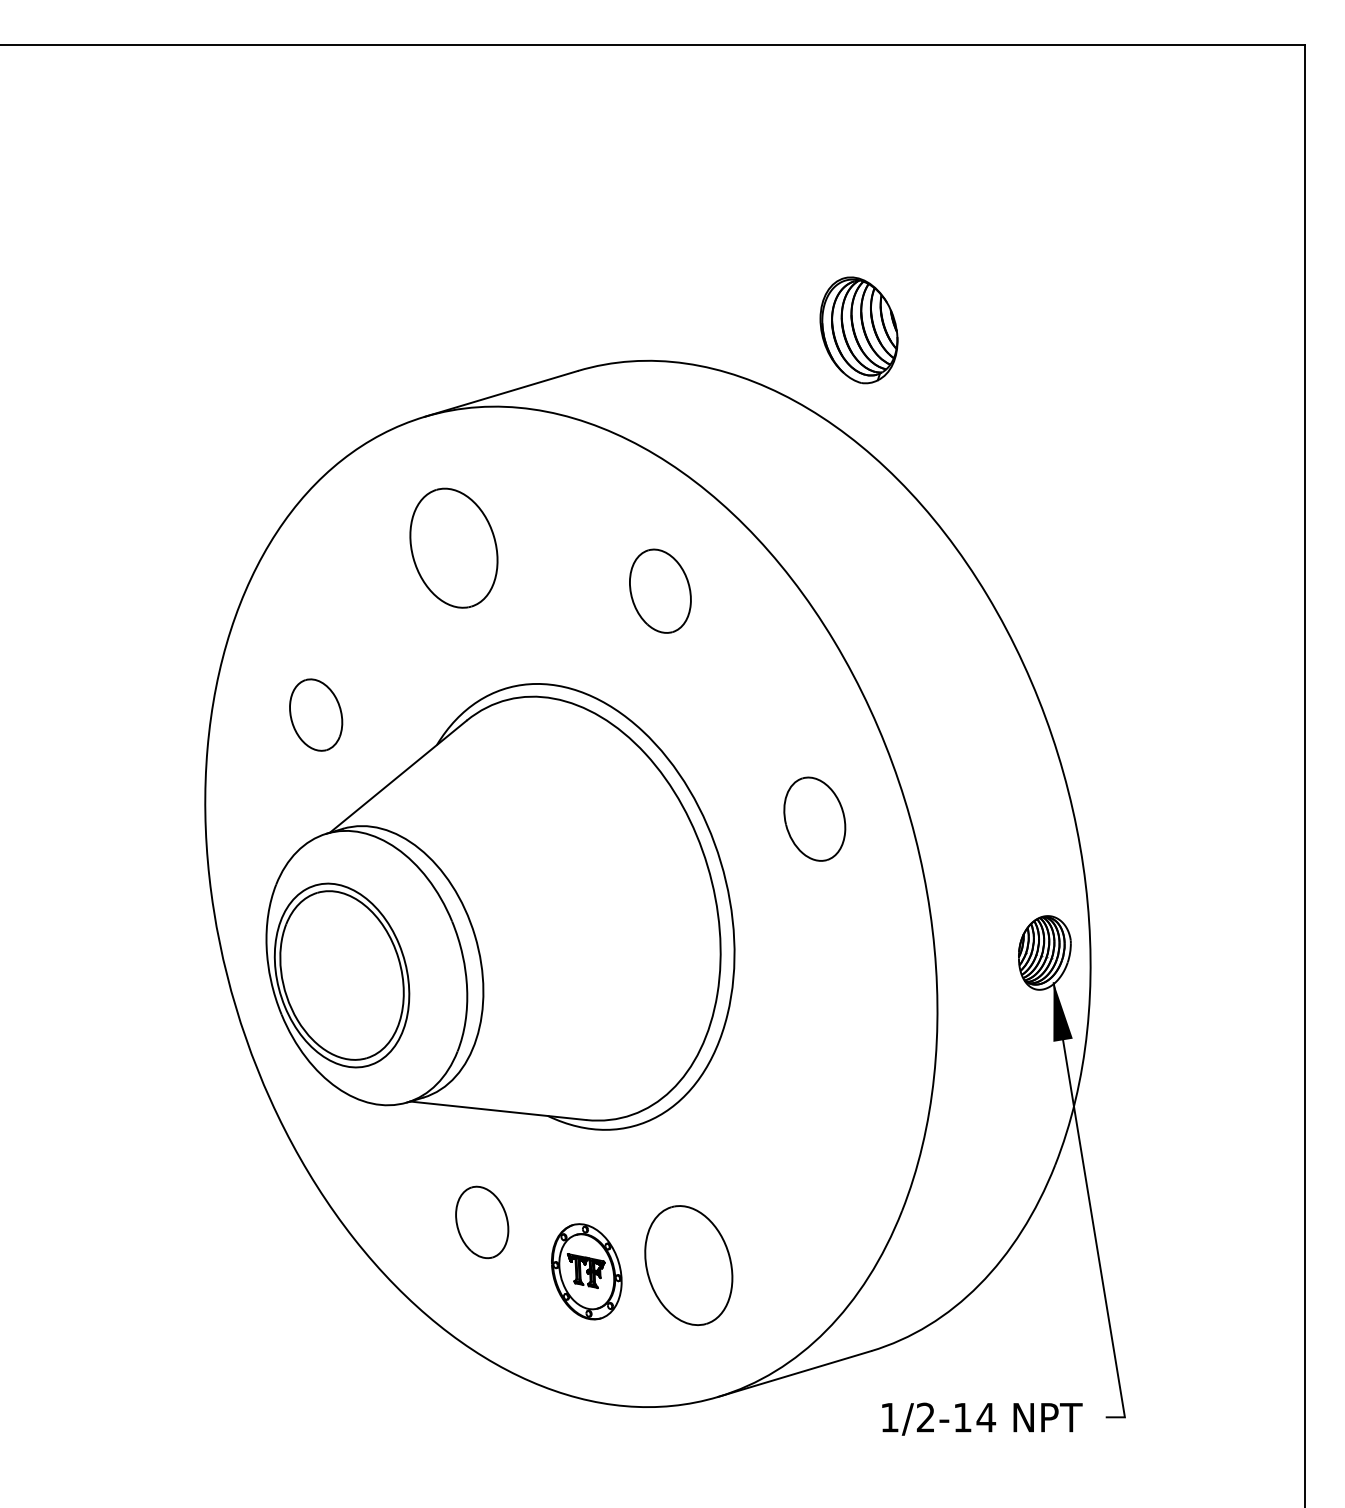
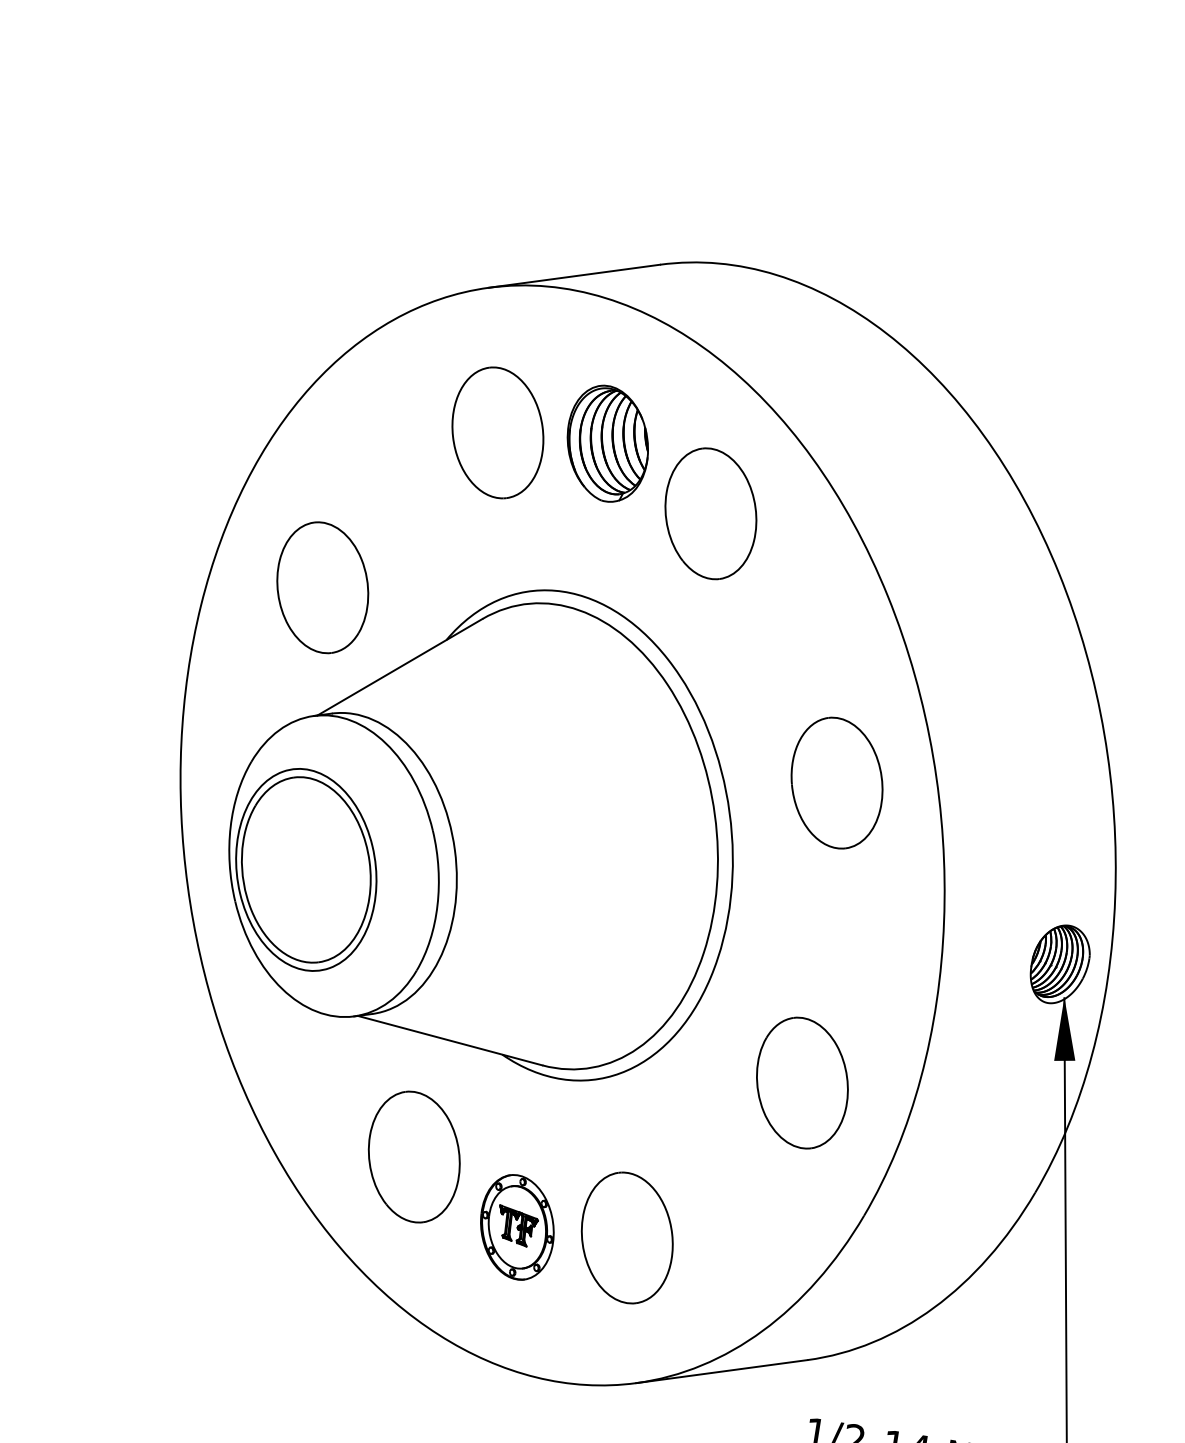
part: (858, 330) -> (607, 443), moved
part: (660, 590) -> (711, 512), size x1.43
part: (315, 714) -> (322, 586), size x1.67
part: (814, 818) -> (836, 782), size x1.43
part: (826, 1098) -> (802, 1083), added
part: (481, 1222) -> (413, 1157), size x1.67

